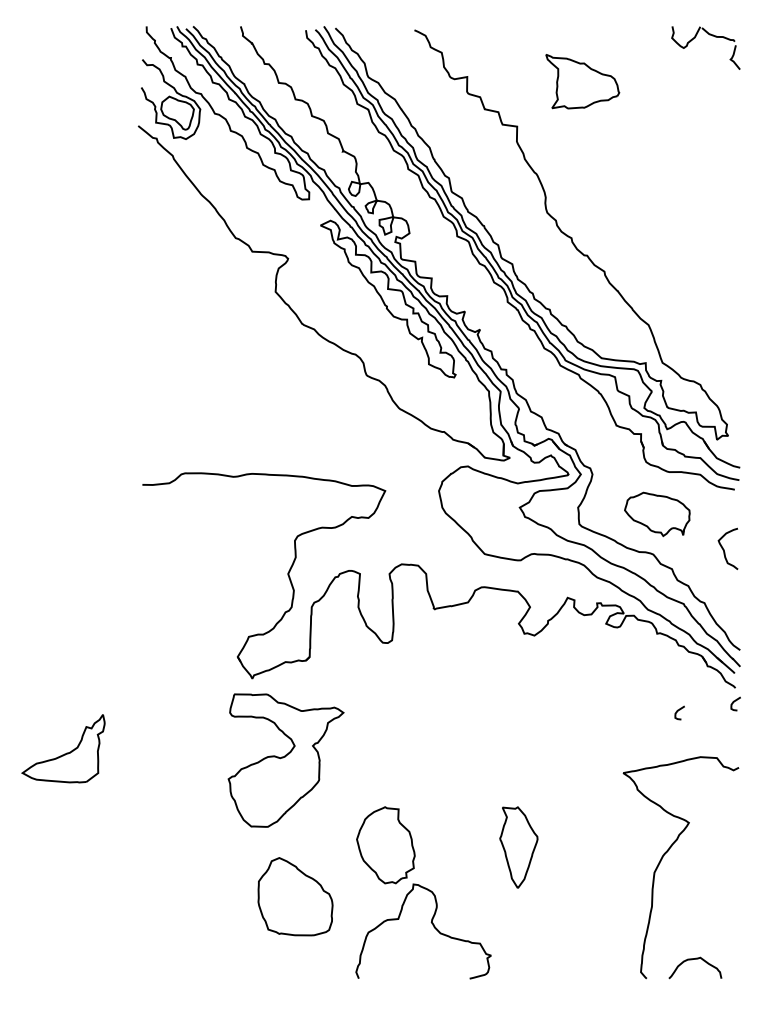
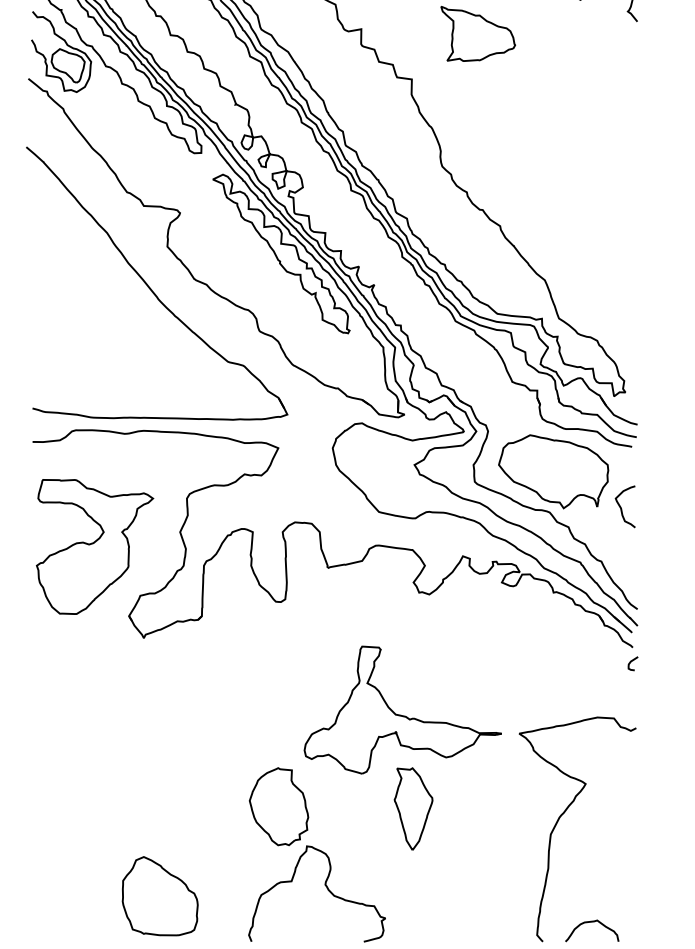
part: (259, 332) -> (151, 287), added
part: (657, 514) -> (553, 471), size x1.67
curve: (678, 711) -> (575, 671), removed
part: (507, 749) -> (402, 709), added
part: (285, 760) -> (94, 546), moved
part: (295, 896) -> (160, 895), moved

